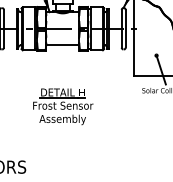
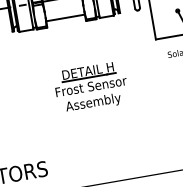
part: (63, 106) -> (91, 87), moved

